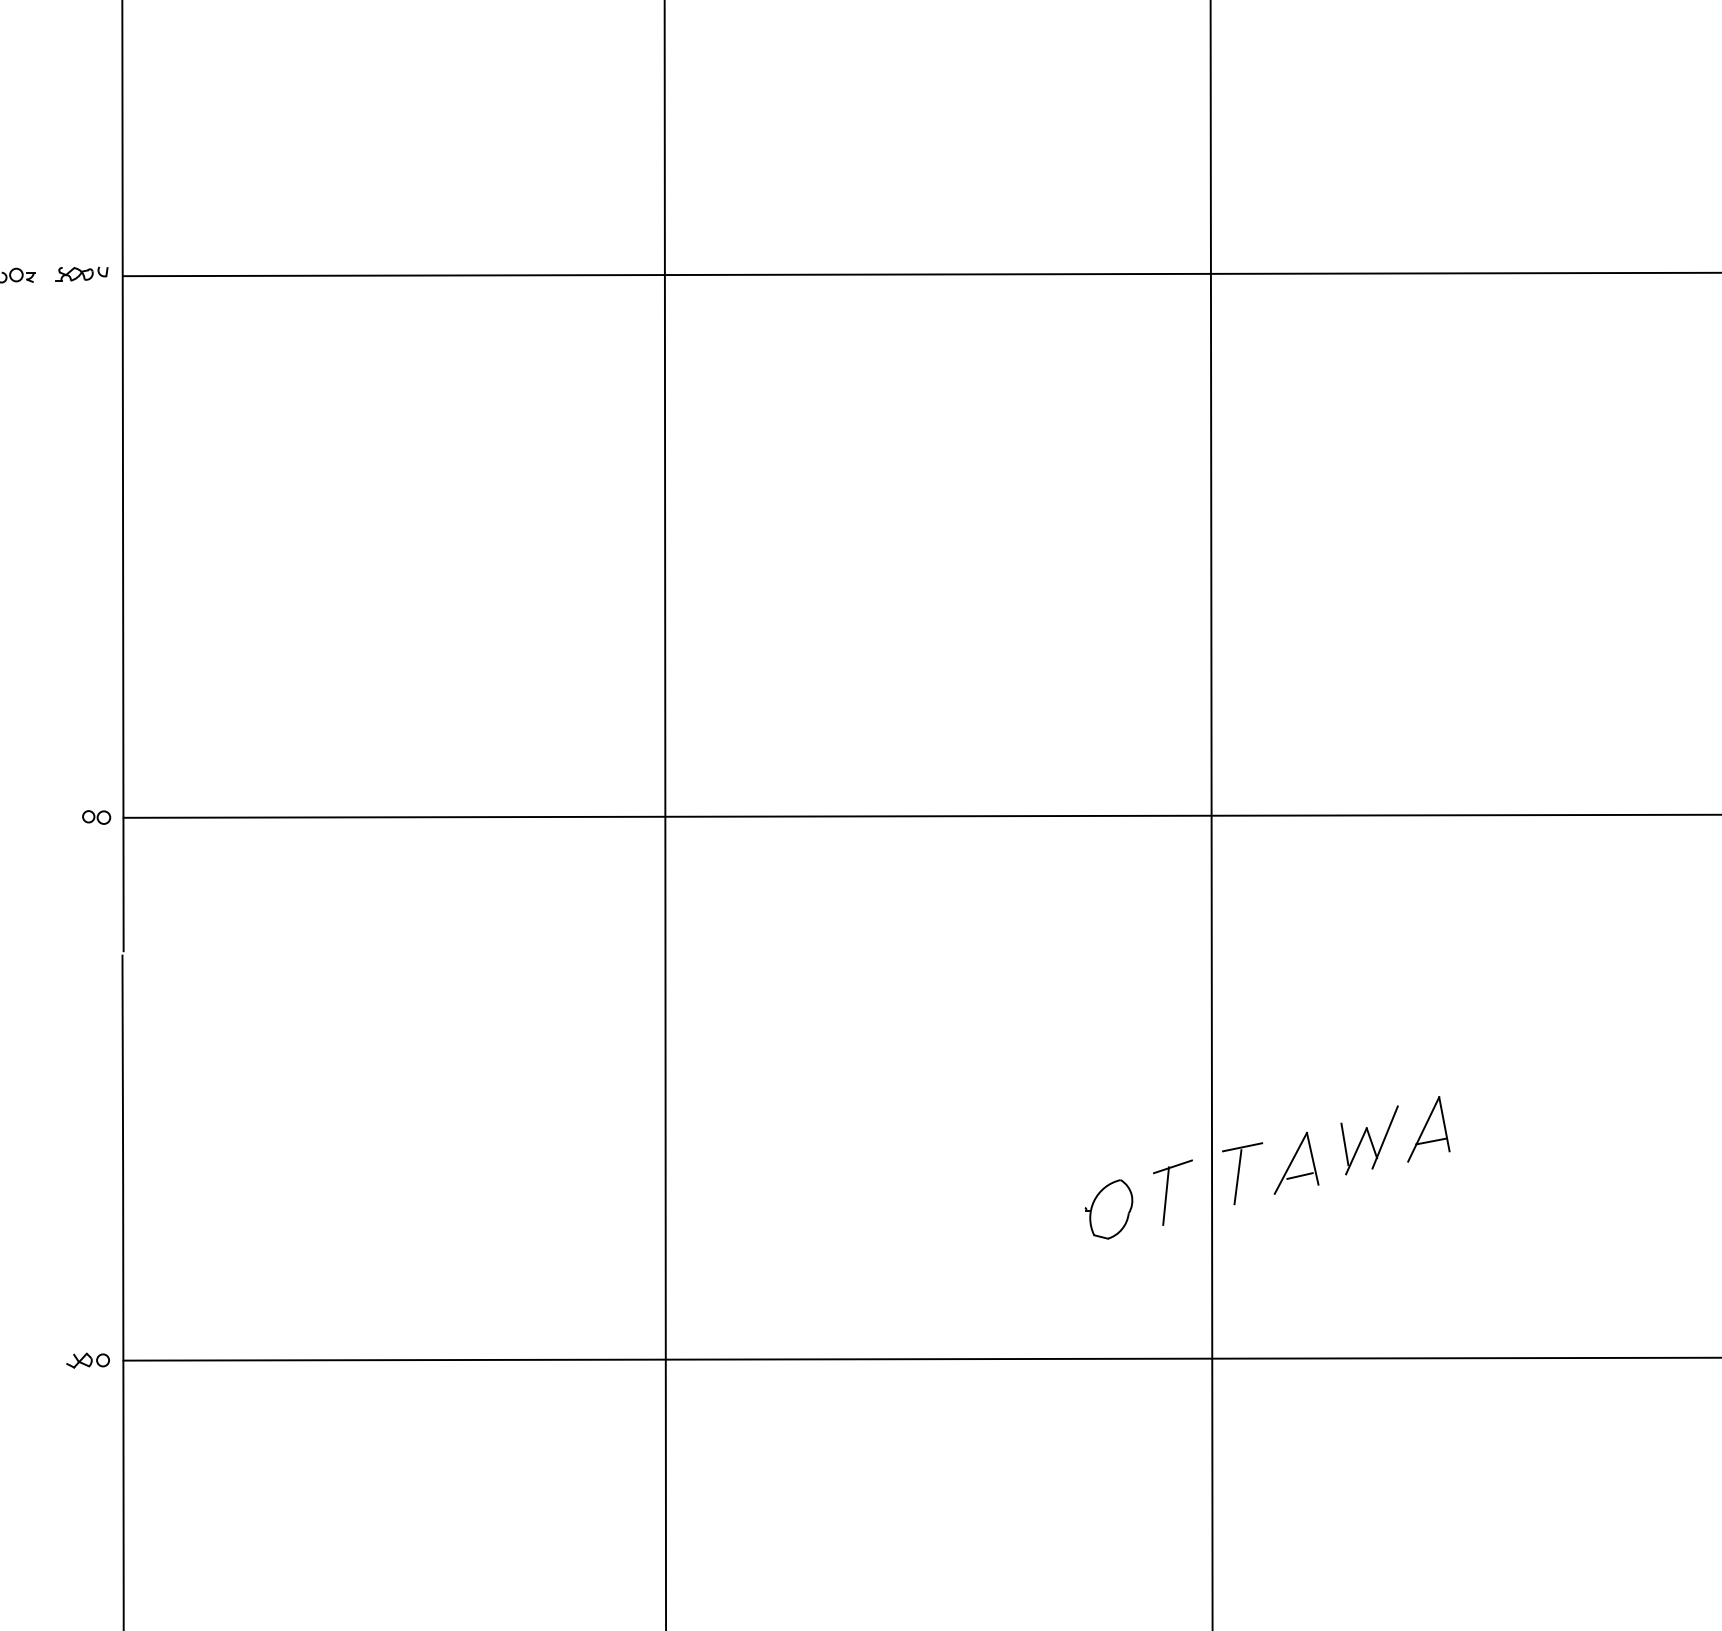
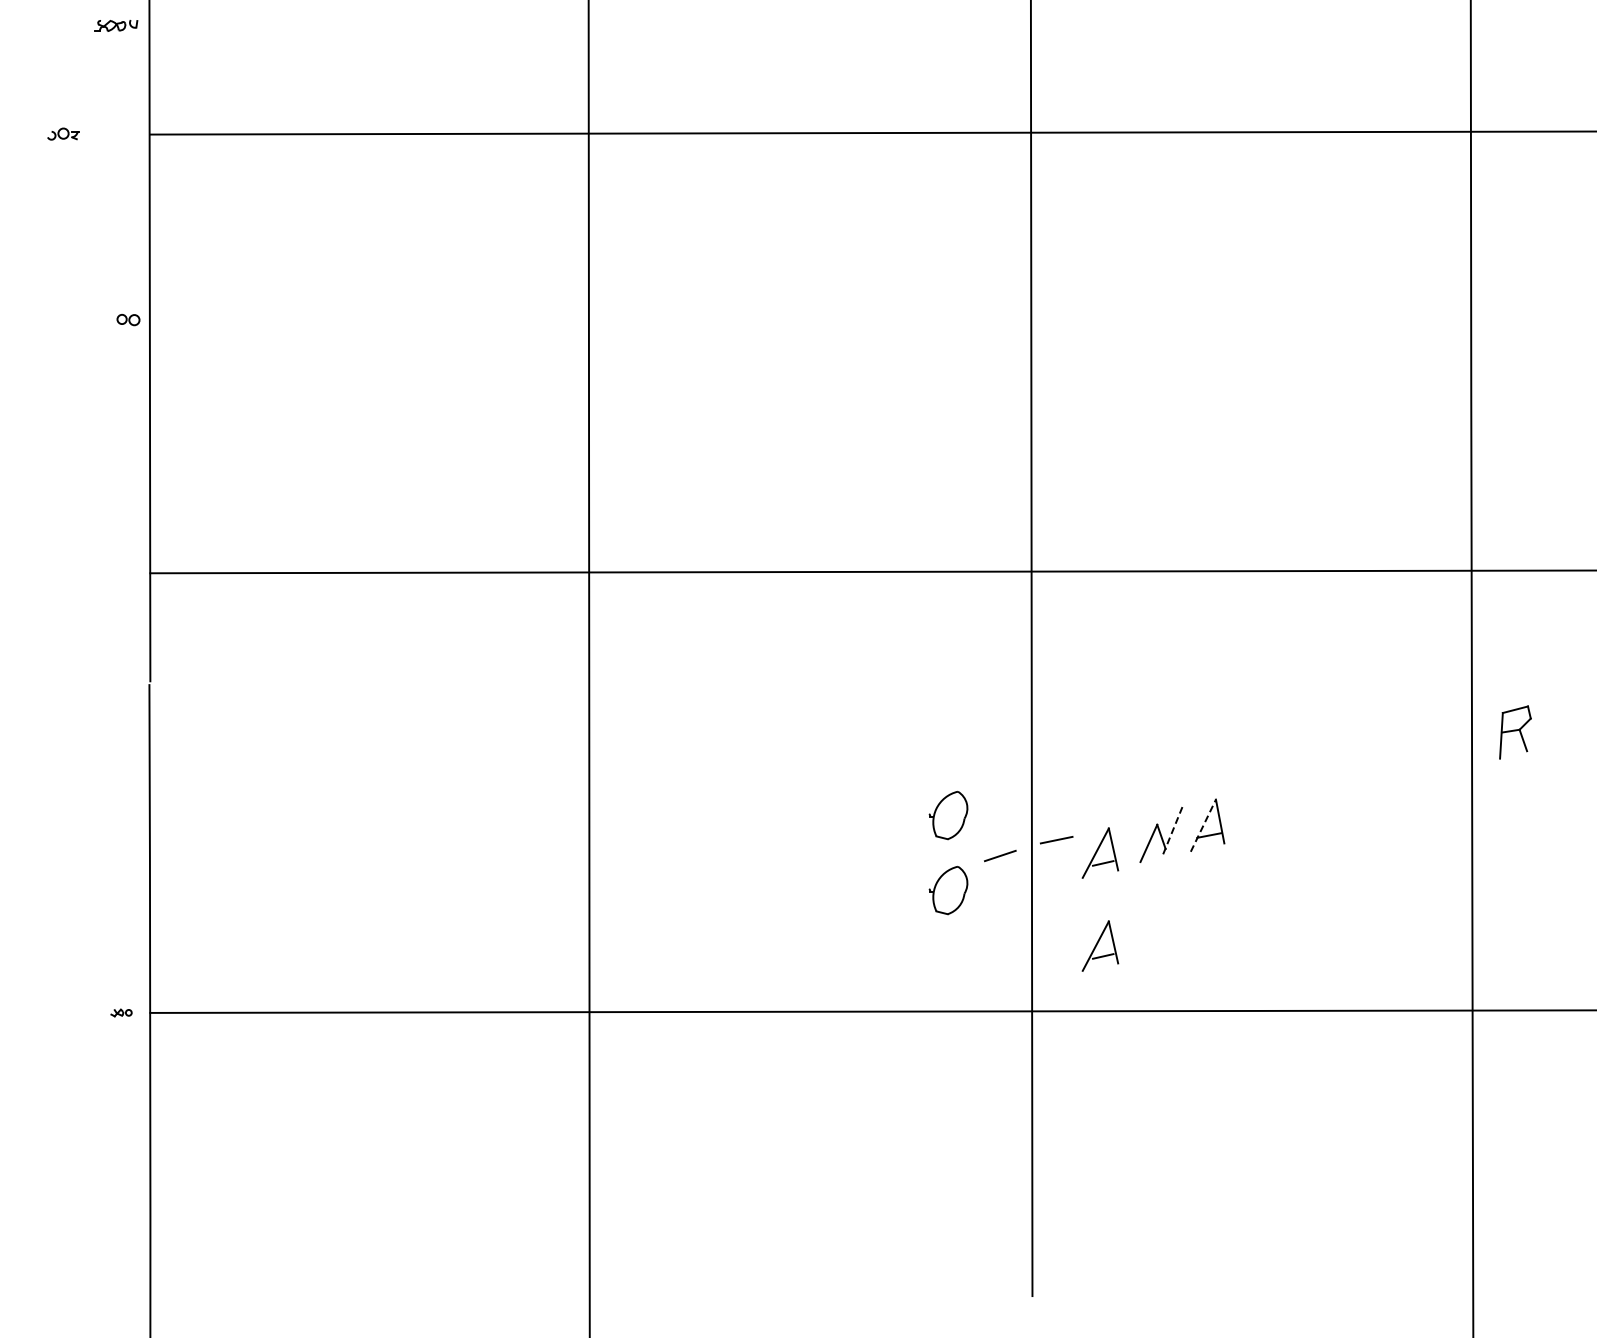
part: (81, 273) -> (116, 25), moved
part: (96, 818) -> (128, 320), moved
part: (1109, 1116) -> (948, 815), added
line: (1423, 1129) -> (1203, 825), solid -> dashed
line: (1385, 1137) -> (1172, 832), solid -> dashed
line: (1344, 1144) -> (1139, 837), removed
line: (1237, 1177) -> (1052, 864), removed
line: (1165, 1195) -> (994, 879), removed
part: (1296, 1277) -> (1100, 945), added
part: (87, 1360) -> (121, 1012), size x0.6

